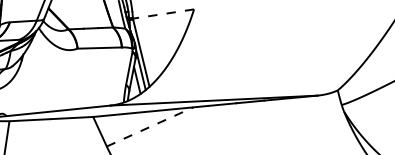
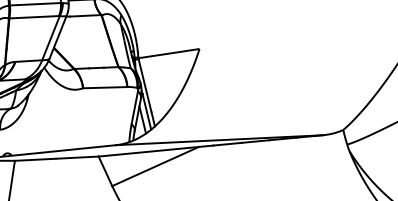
line: (163, 13) -> (168, 53), dashed -> solid
line: (150, 126) -> (155, 166), dashed -> solid

